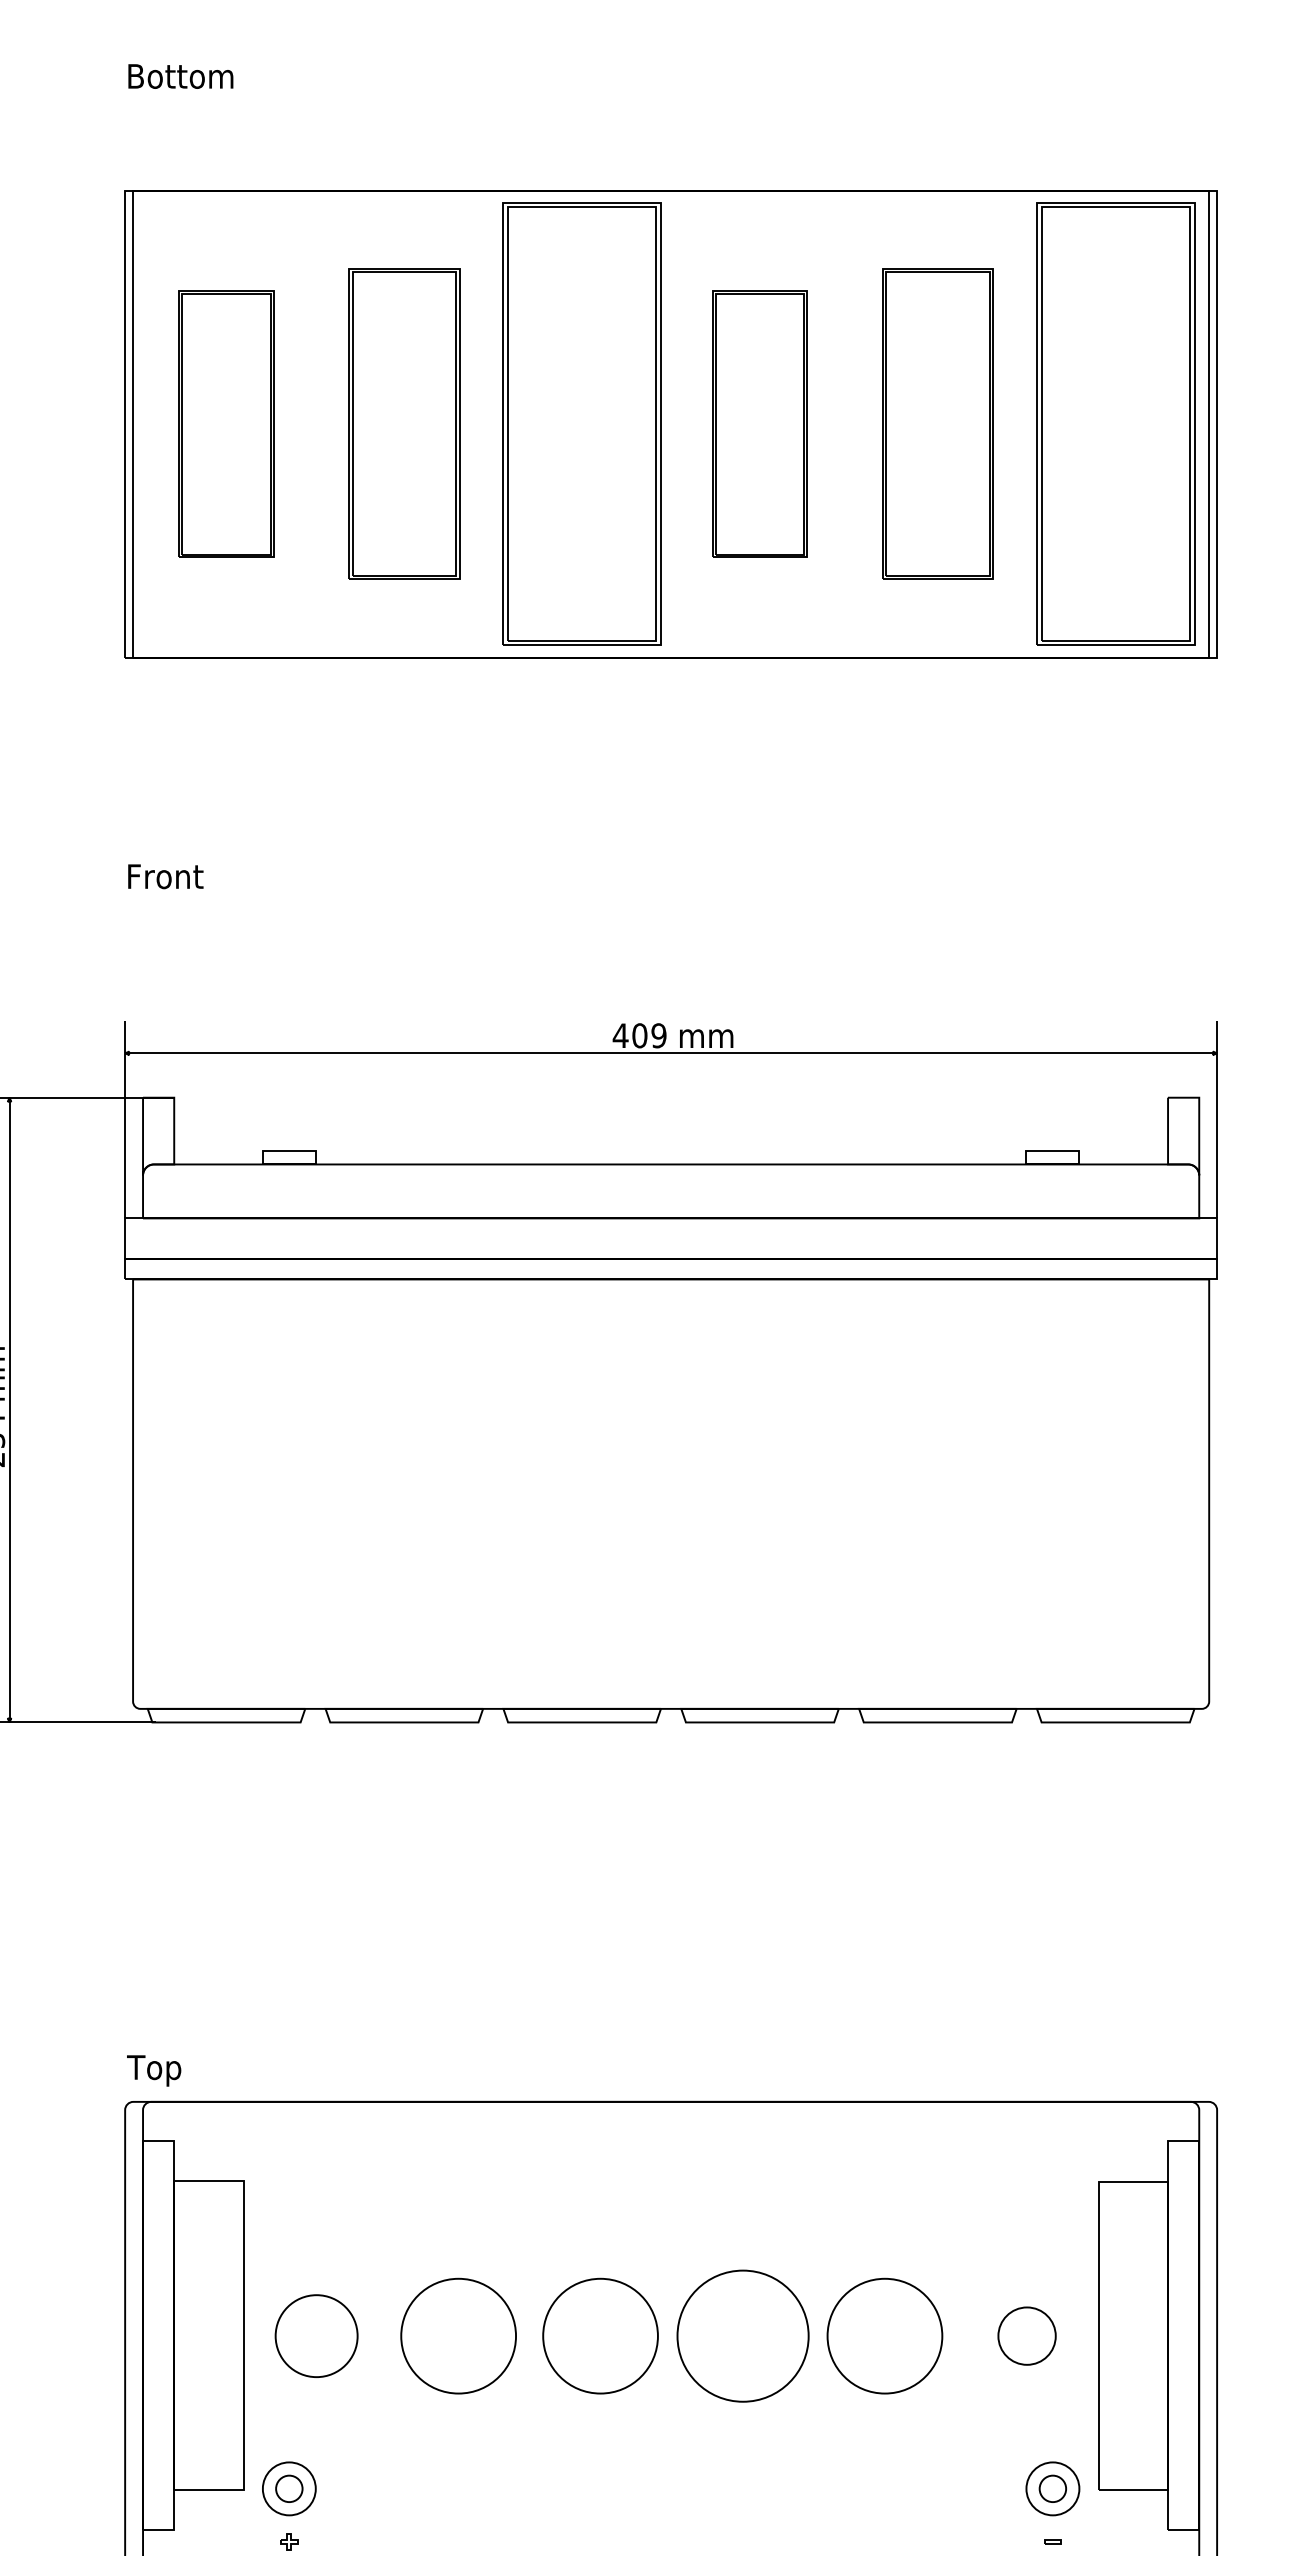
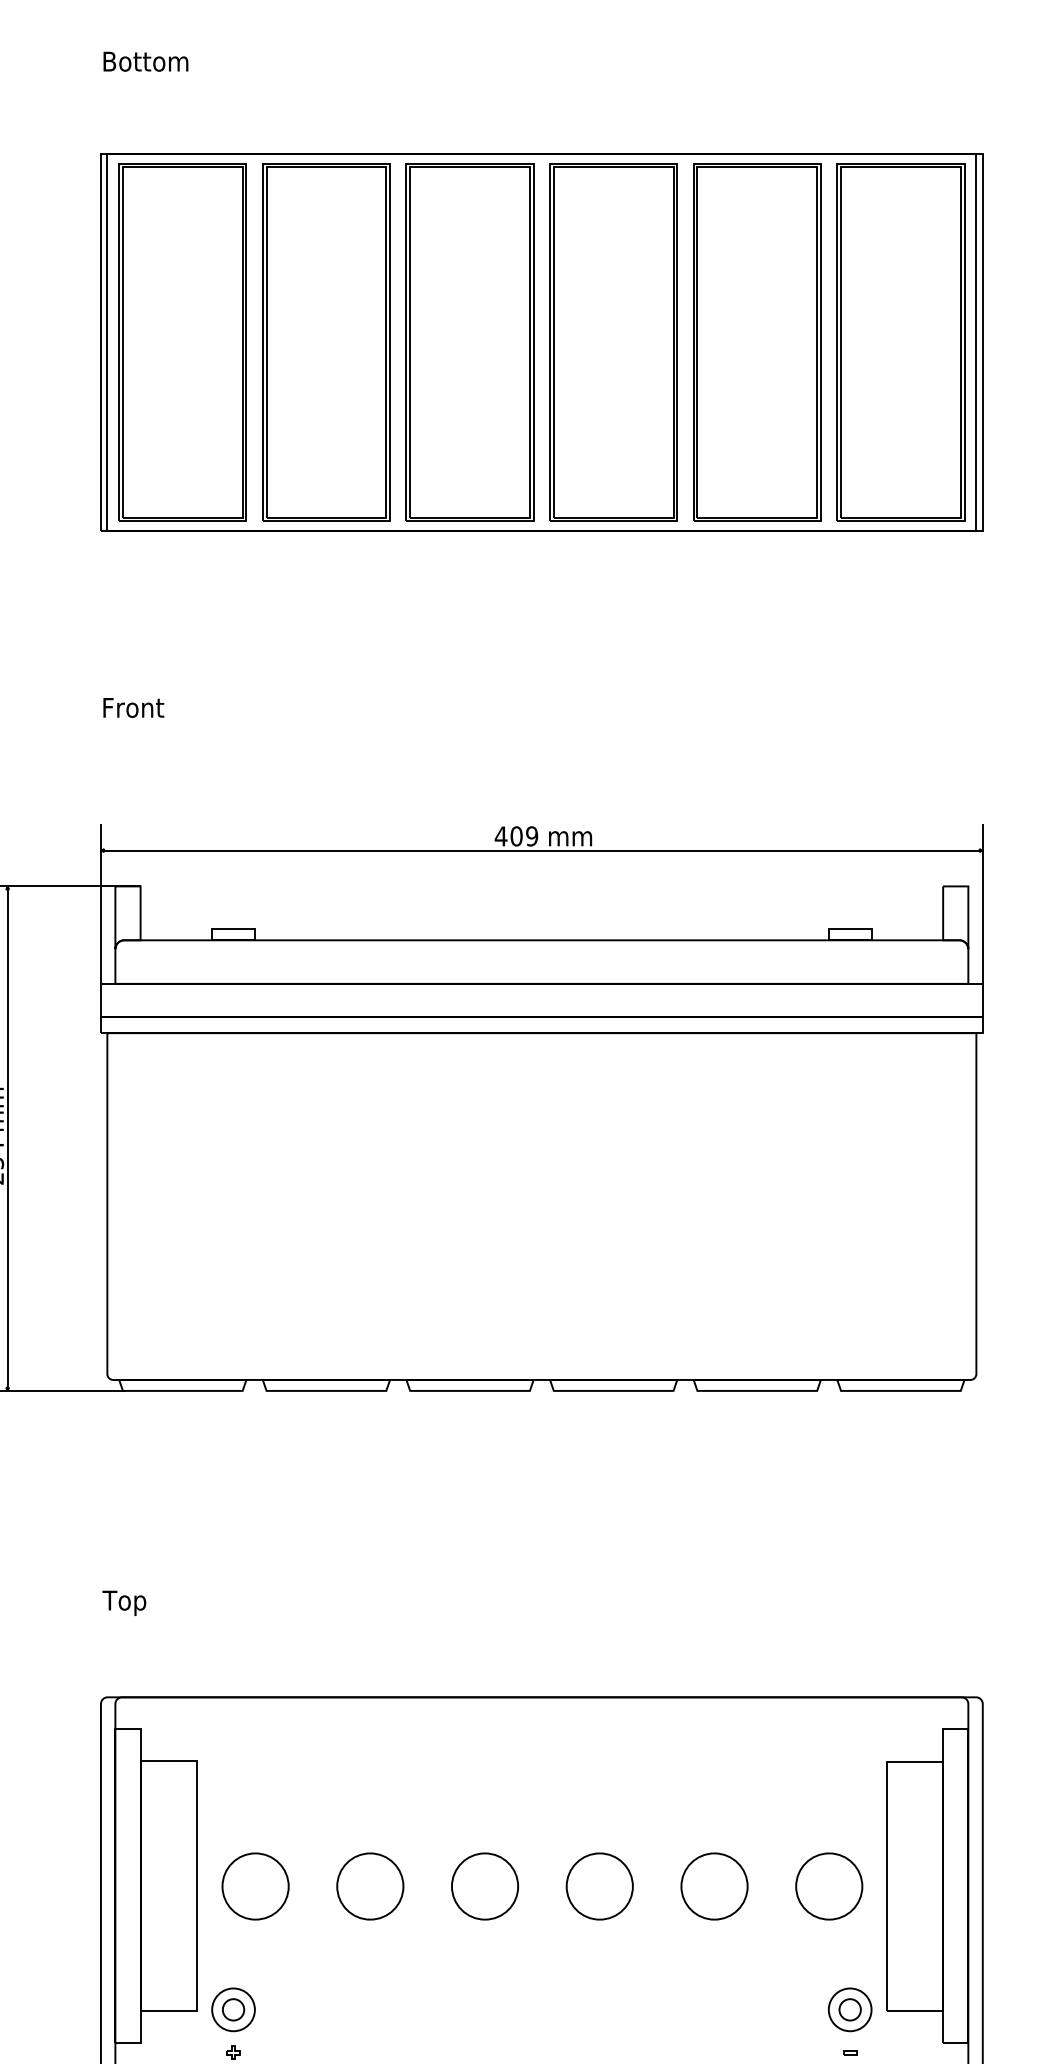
part: (226, 424) -> (182, 342), size x1.67
part: (404, 424) -> (326, 342), size x1.43
part: (759, 424) -> (613, 342), size x1.67
part: (938, 424) -> (757, 342), size x1.43
text: (154, 2069) -> (124, 1602), moved
part: (458, 2336) -> (370, 1886), size x0.71
part: (601, 2336) -> (485, 1886), size x0.71
part: (742, 2336) -> (599, 1886), size x0.62
part: (884, 2336) -> (714, 1886), size x0.71
part: (1027, 2336) -> (829, 1886), size x1.43

